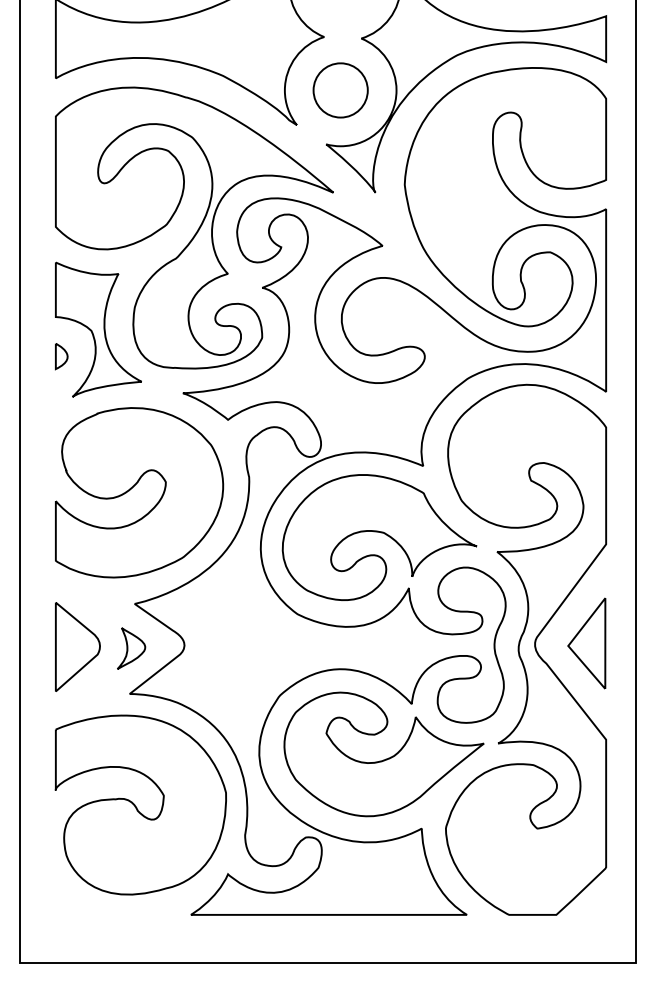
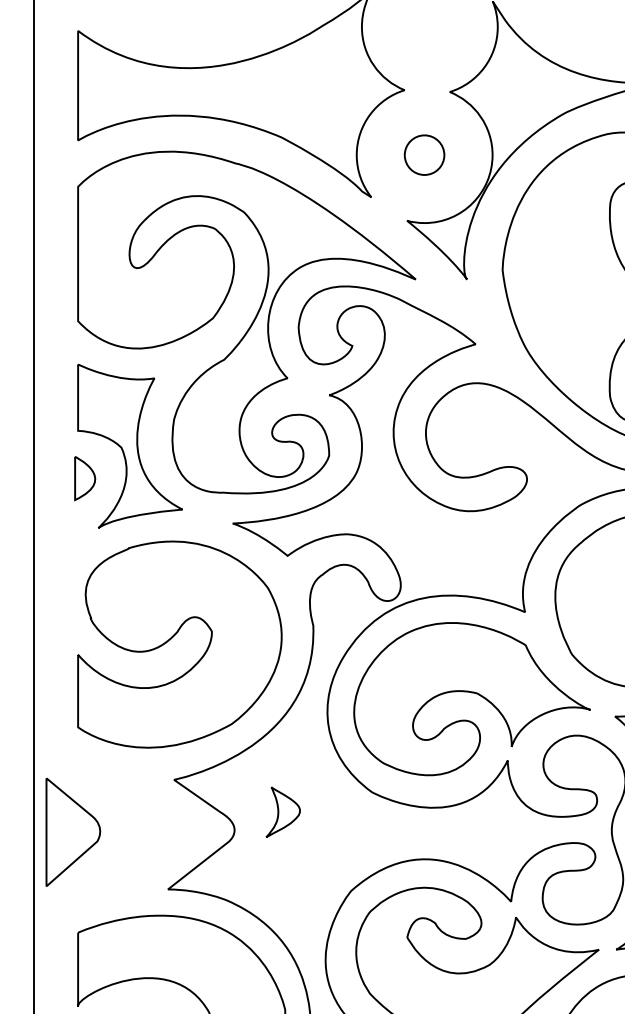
part: (340, 90) -> (424, 155), size x0.6
part: (61, 356) -> (84, 478), size x1.4
part: (77, 646) -> (72, 831), moved
part: (131, 648) -> (283, 812), moved

